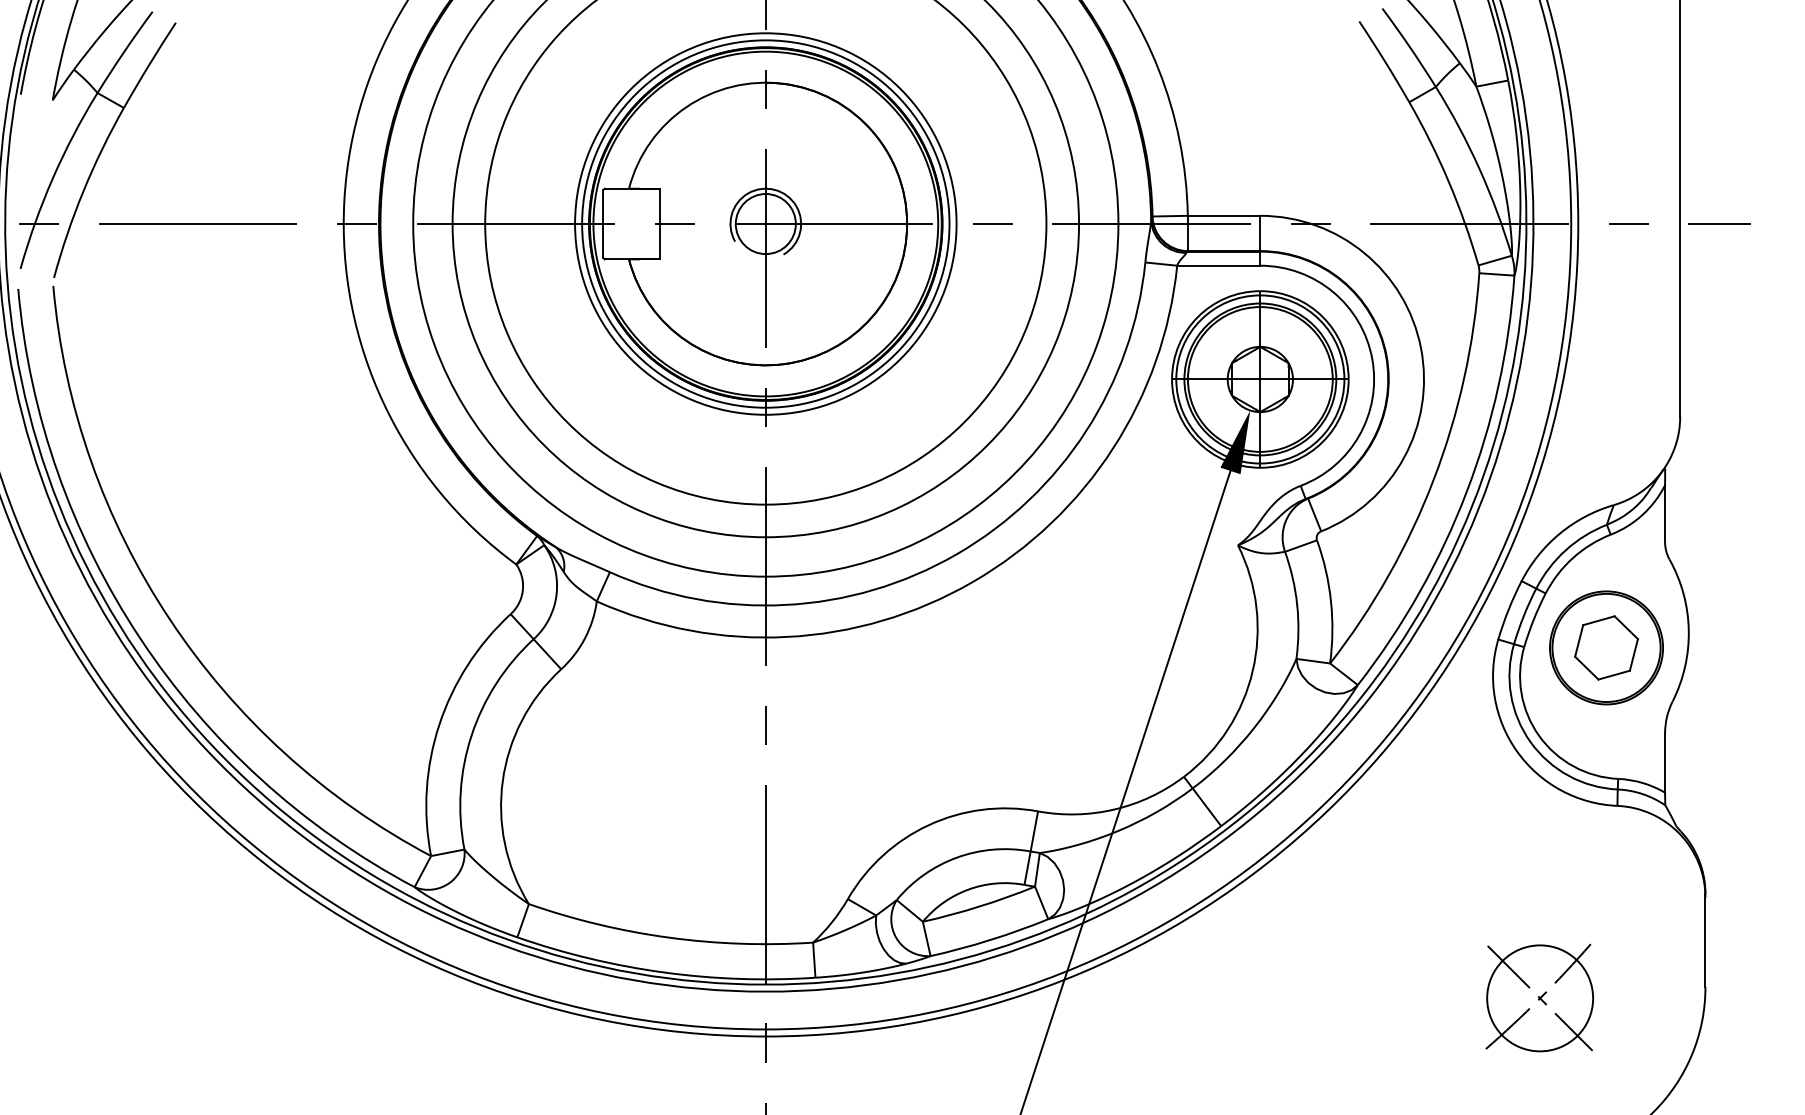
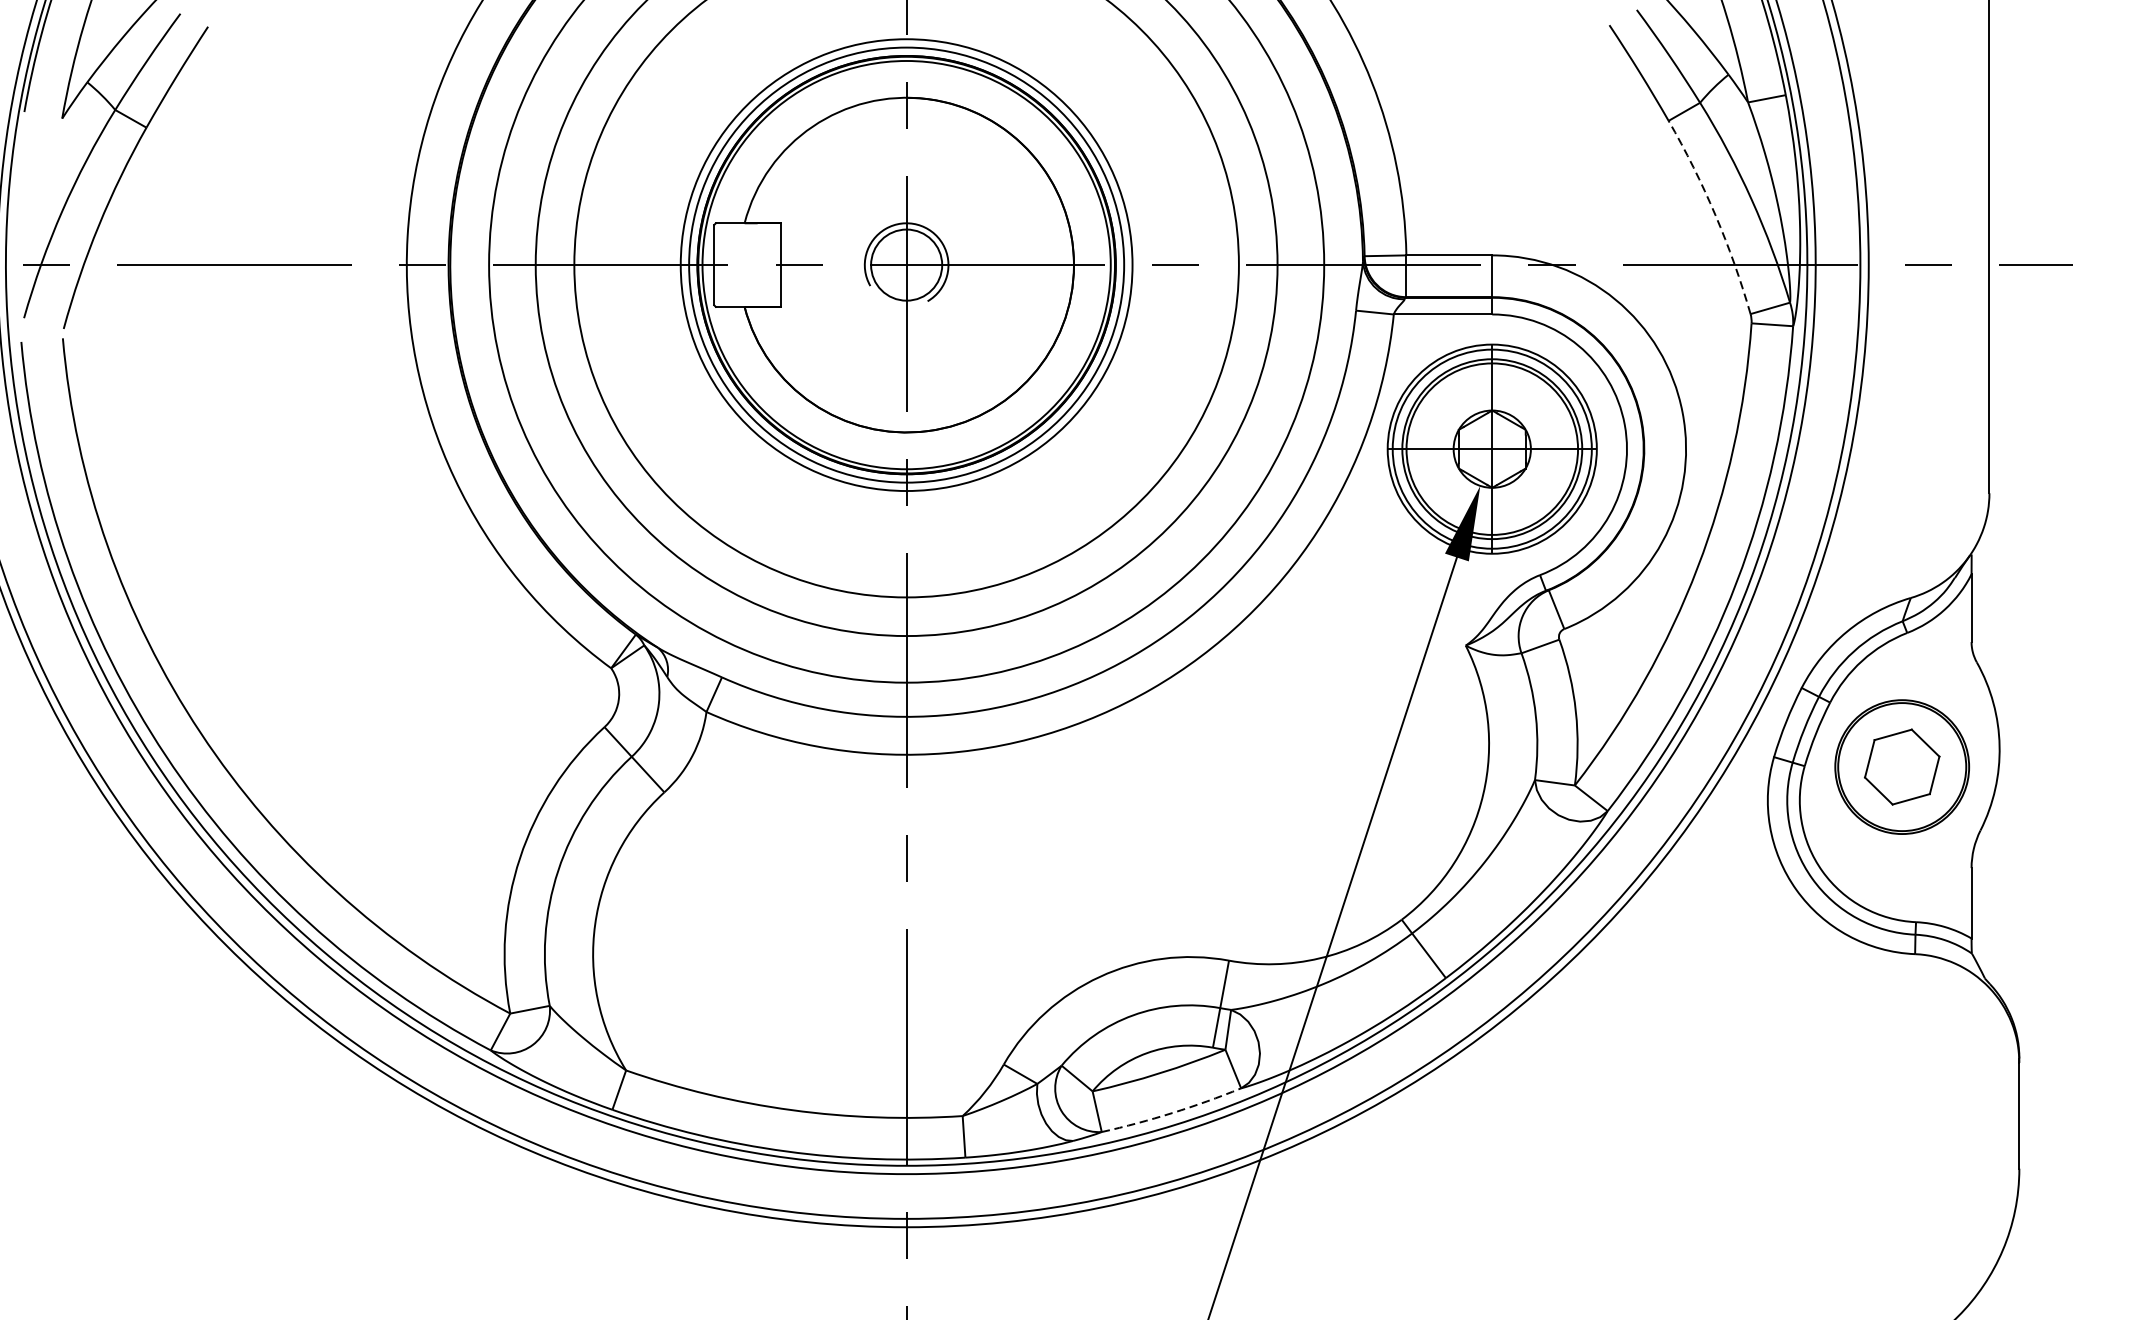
arc: (1448, 181) -> (1715, 214), solid -> dashed
arc: (990, 940) -> (1172, 1113), solid -> dashed
part: (1539, 997) -> (1822, 1181), removed

